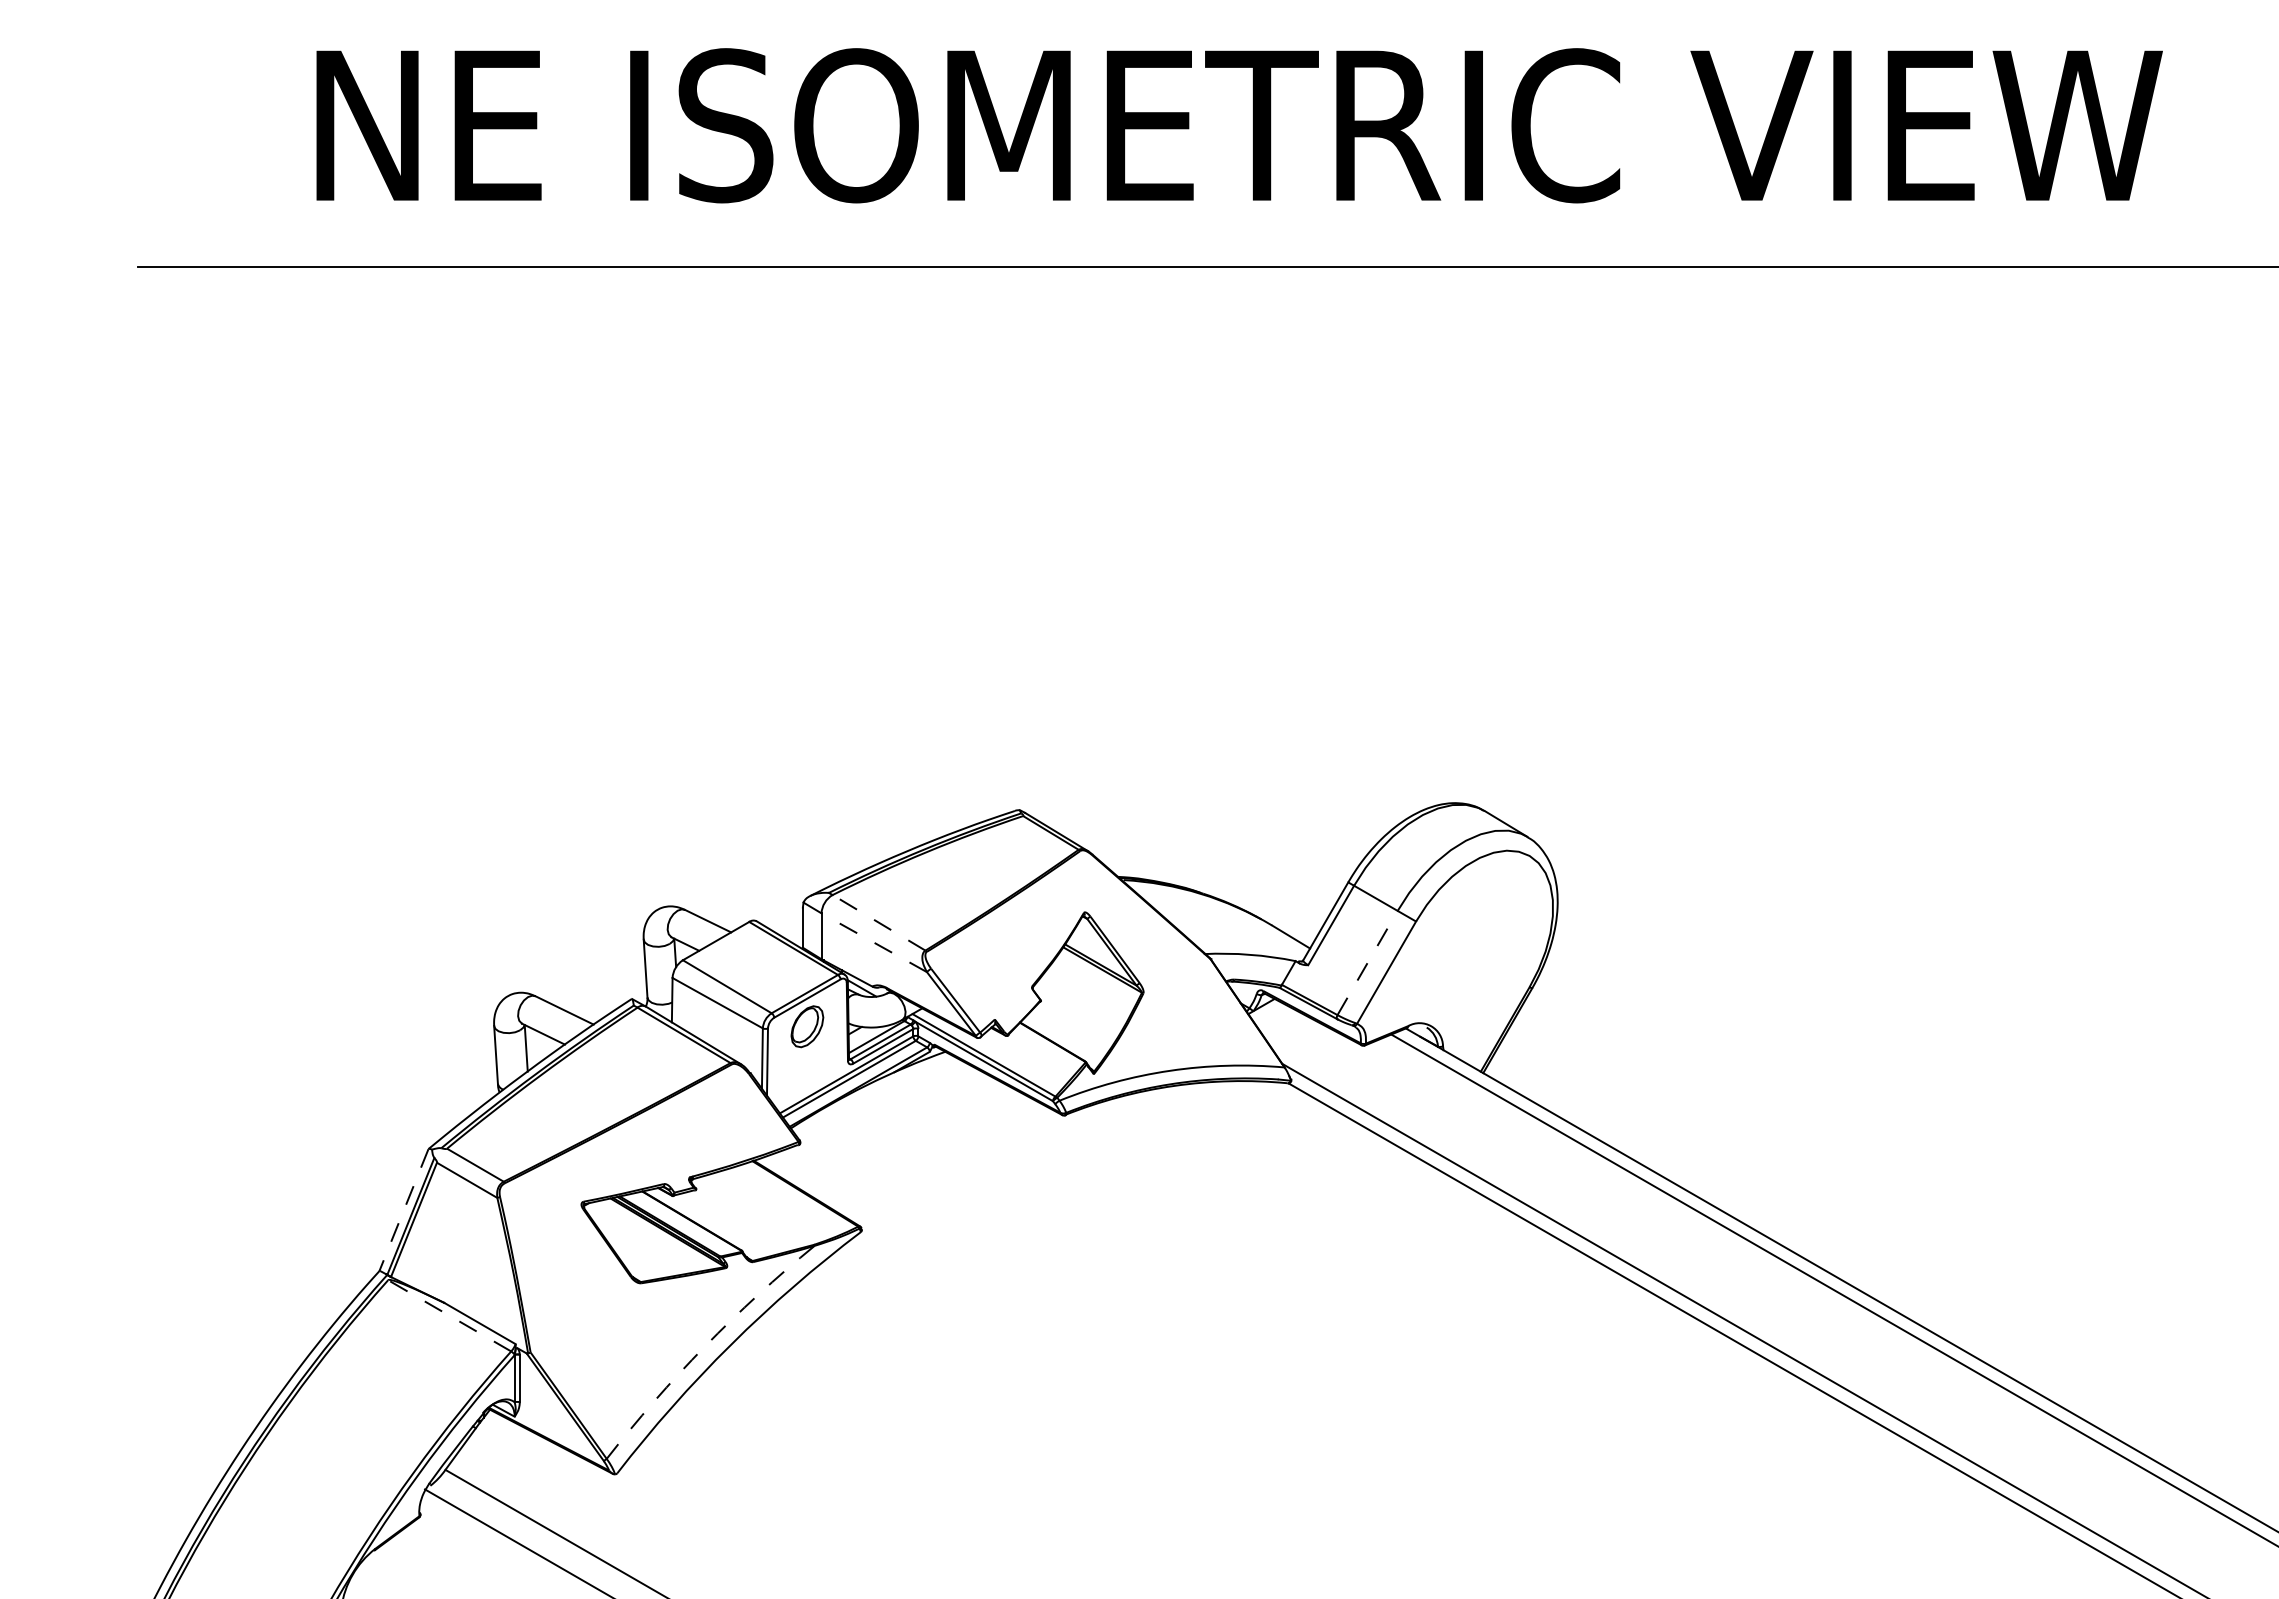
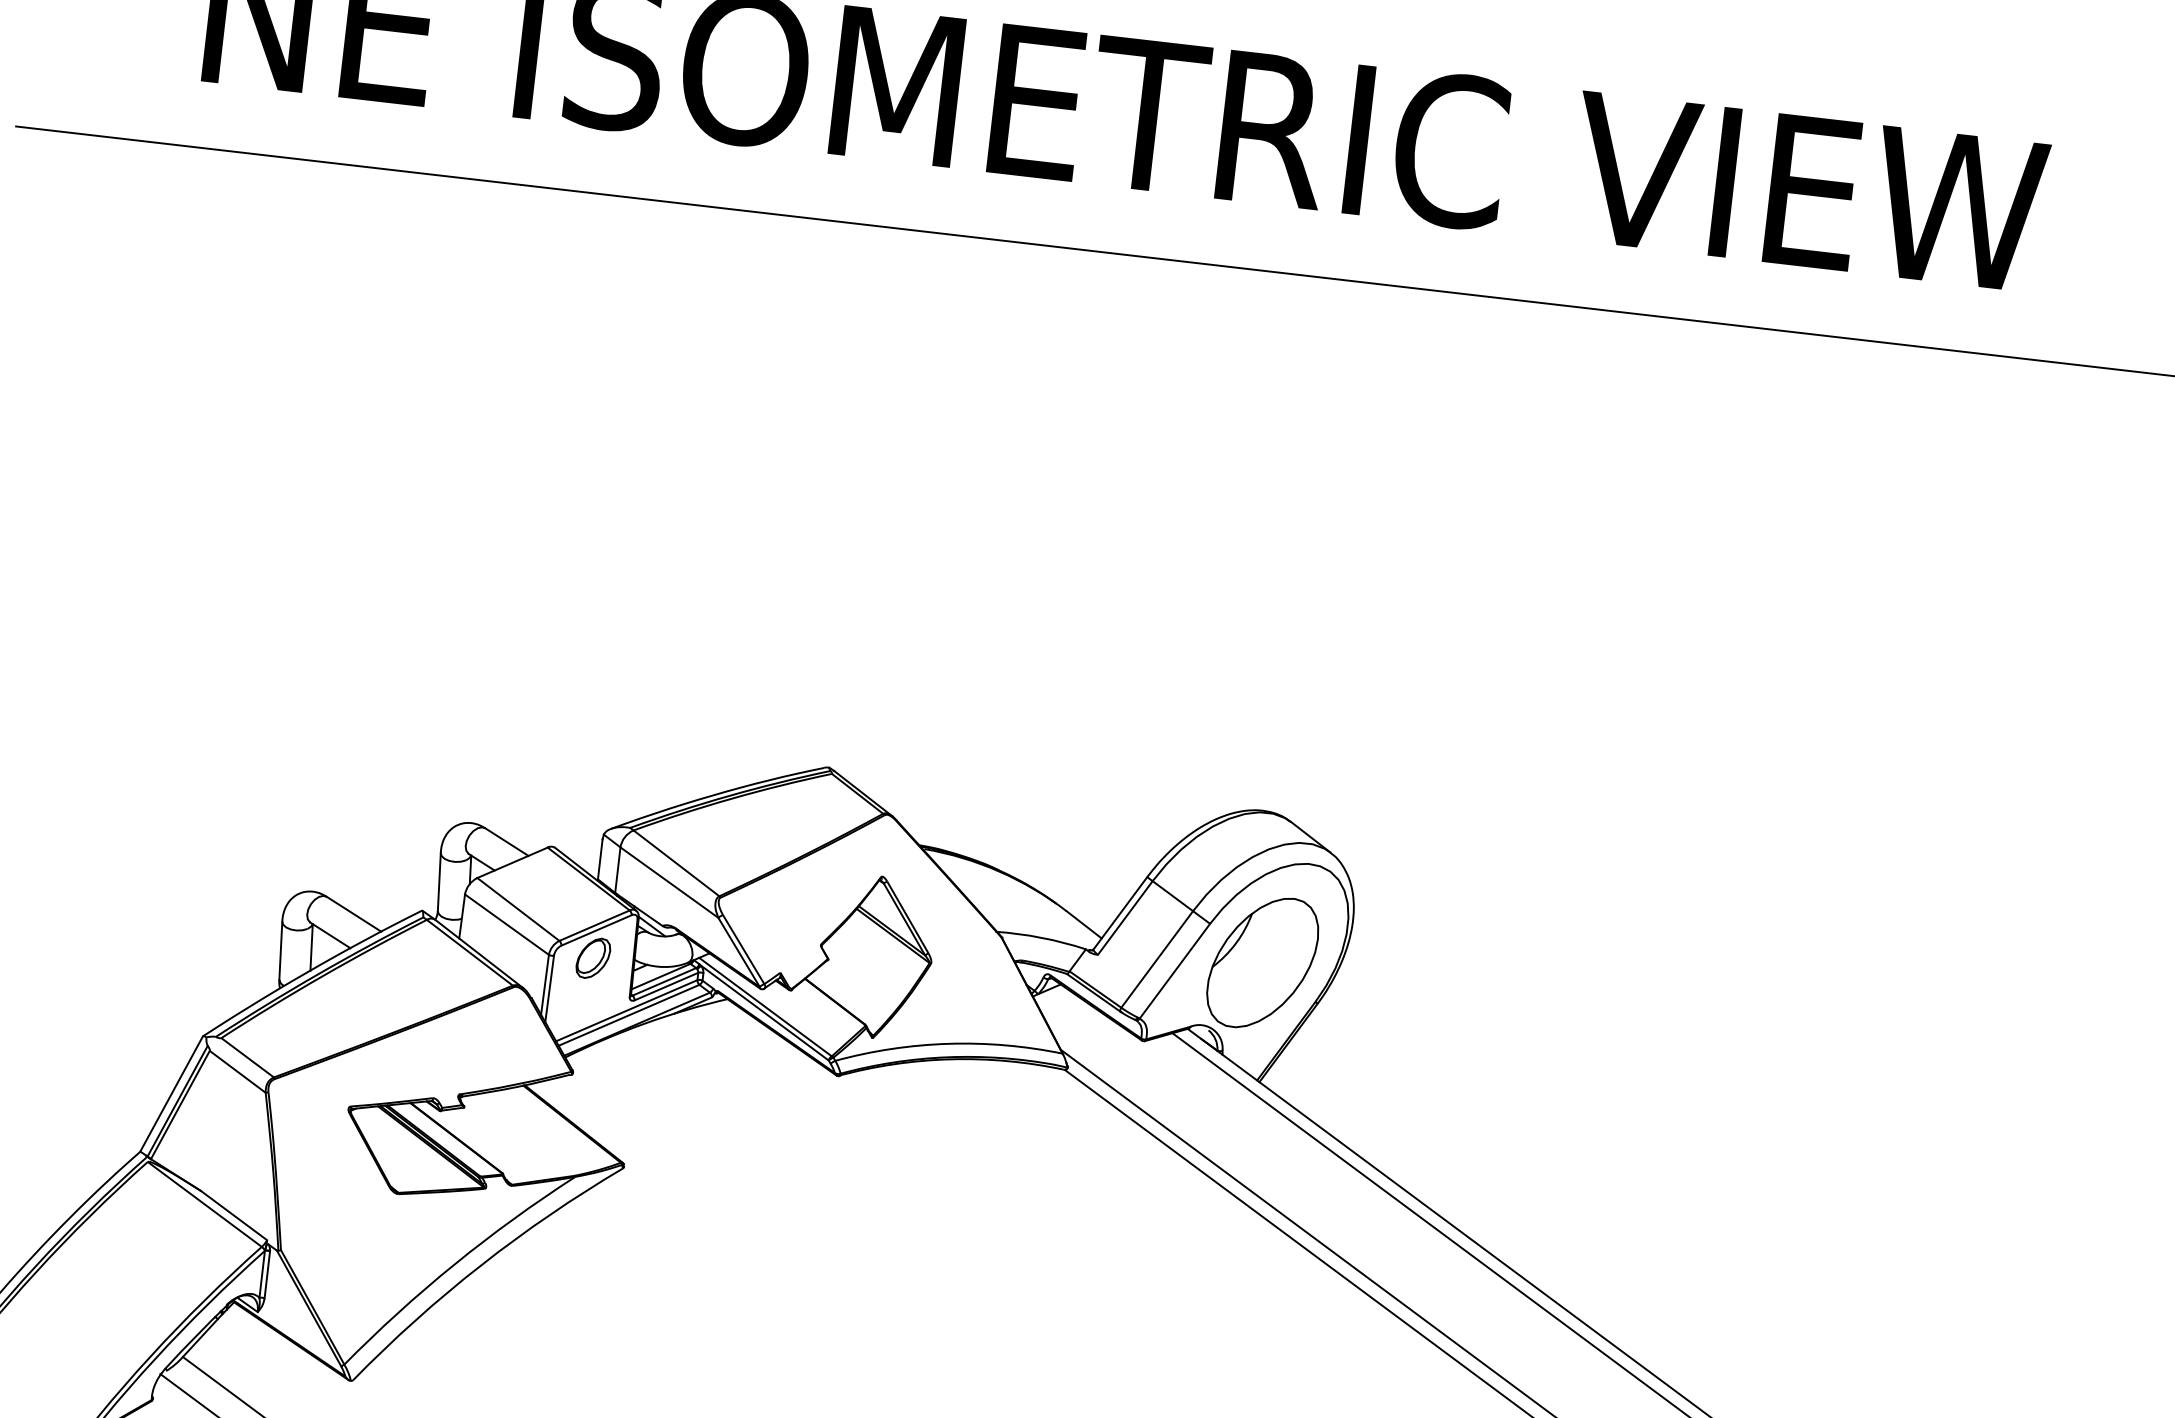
line: (878, 922) -> (675, 863), dashed -> solid
line: (873, 942) -> (668, 882), dashed -> solid
part: (1472, 954) -> (1262, 963), added
line: (1367, 962) -> (1157, 958), dashed -> solid
line: (403, 1210) -> (171, 1094), dashed -> solid
line: (449, 1315) -> (204, 1204), dashed -> solid
arc: (704, 1346) -> (454, 1264), dashed -> solid

